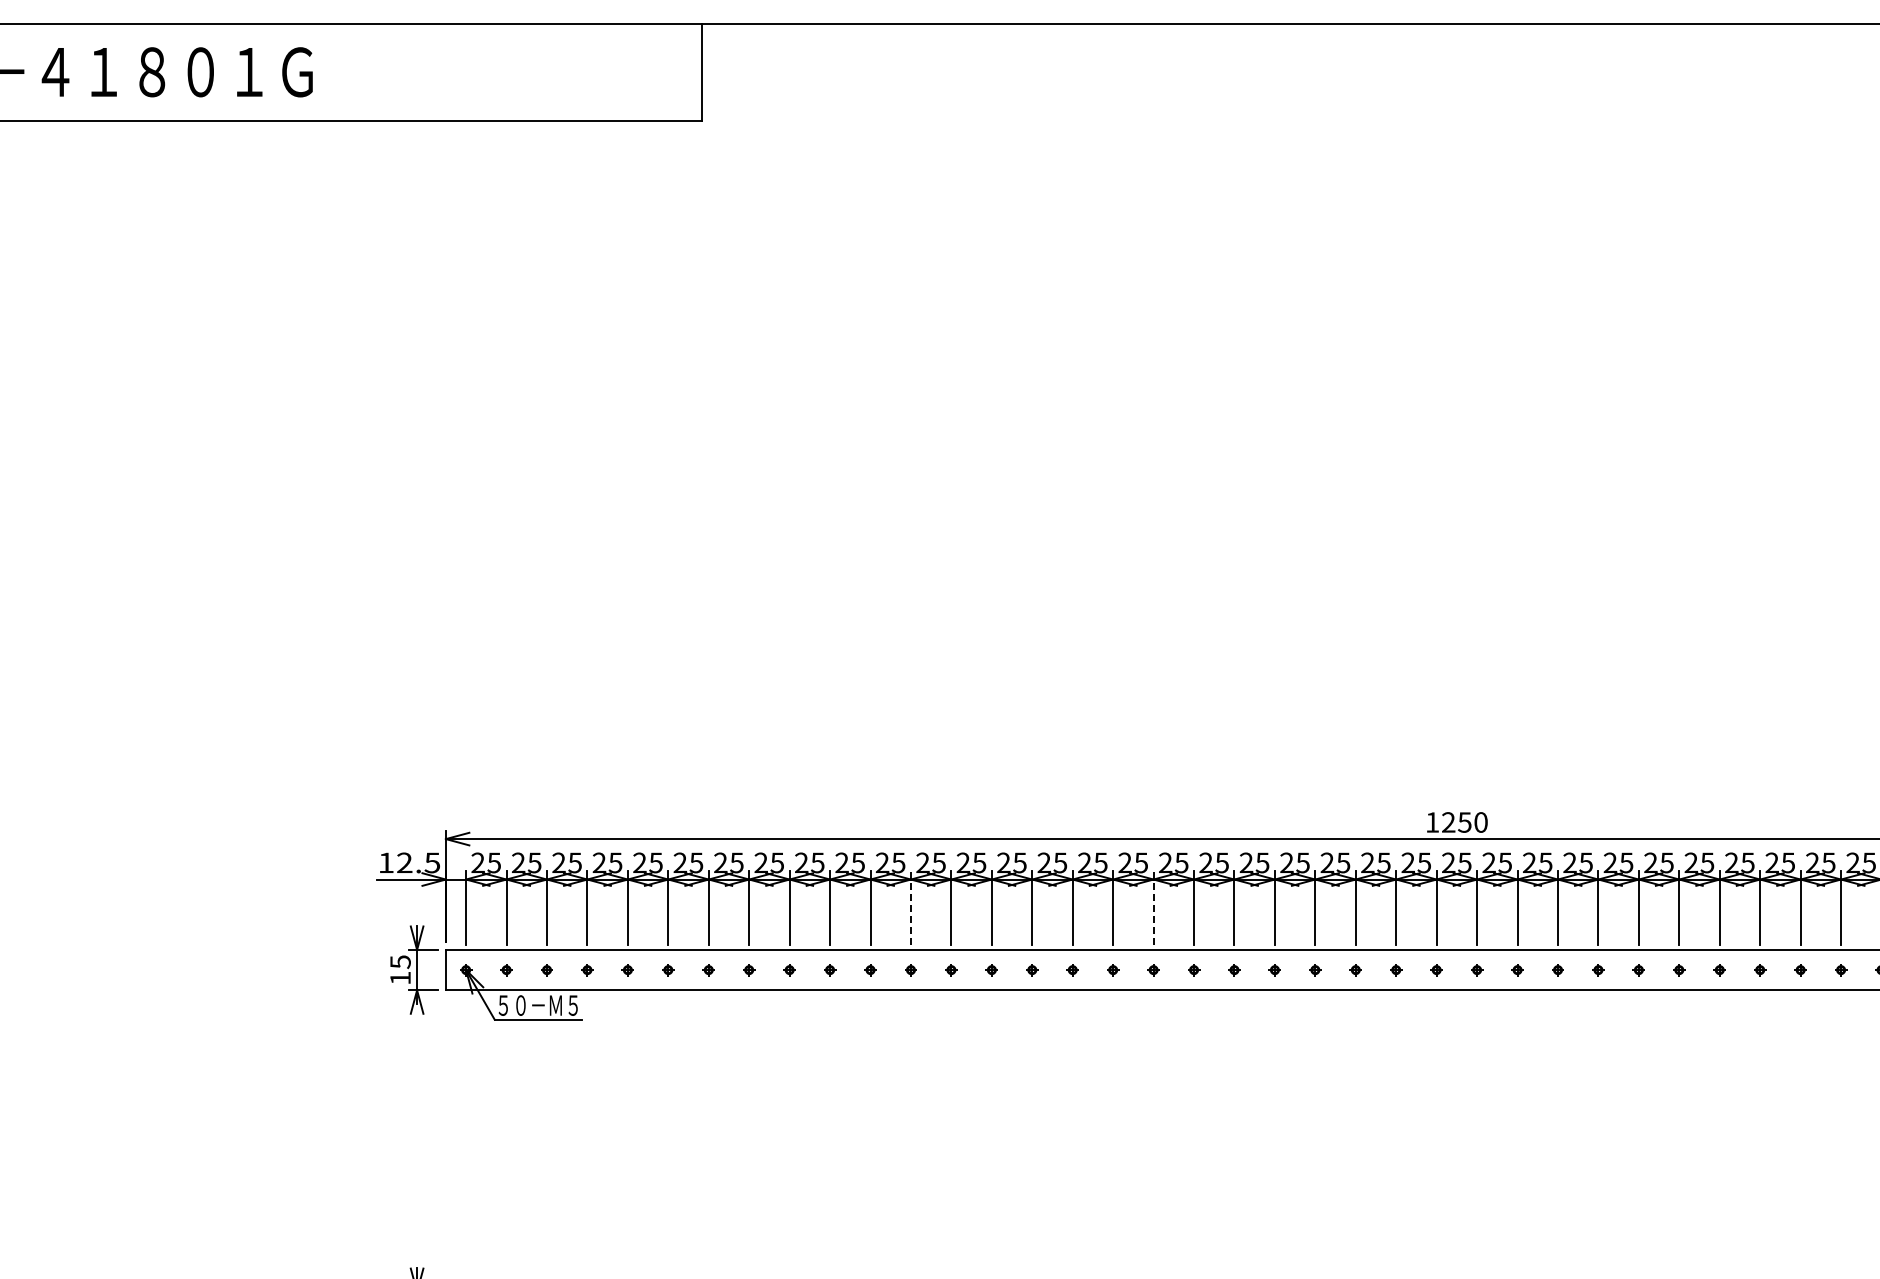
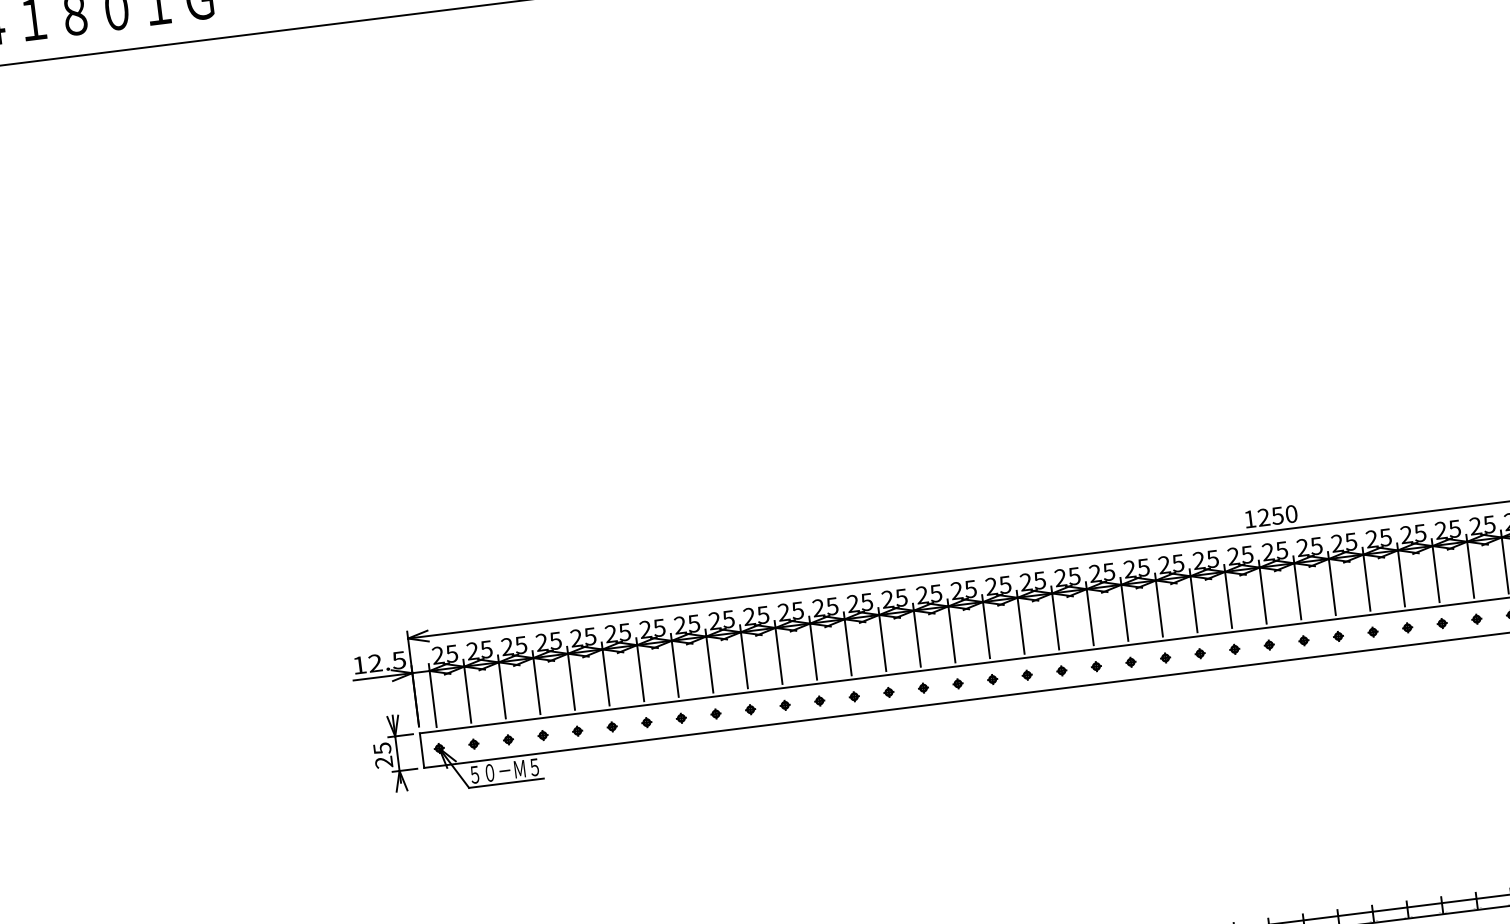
line: (910, 908) -> (812, 648), dashed -> solid
line: (1153, 908) -> (1020, 622), dashed -> solid
text: (400, 977) -> (383, 761), 15 -> 25

